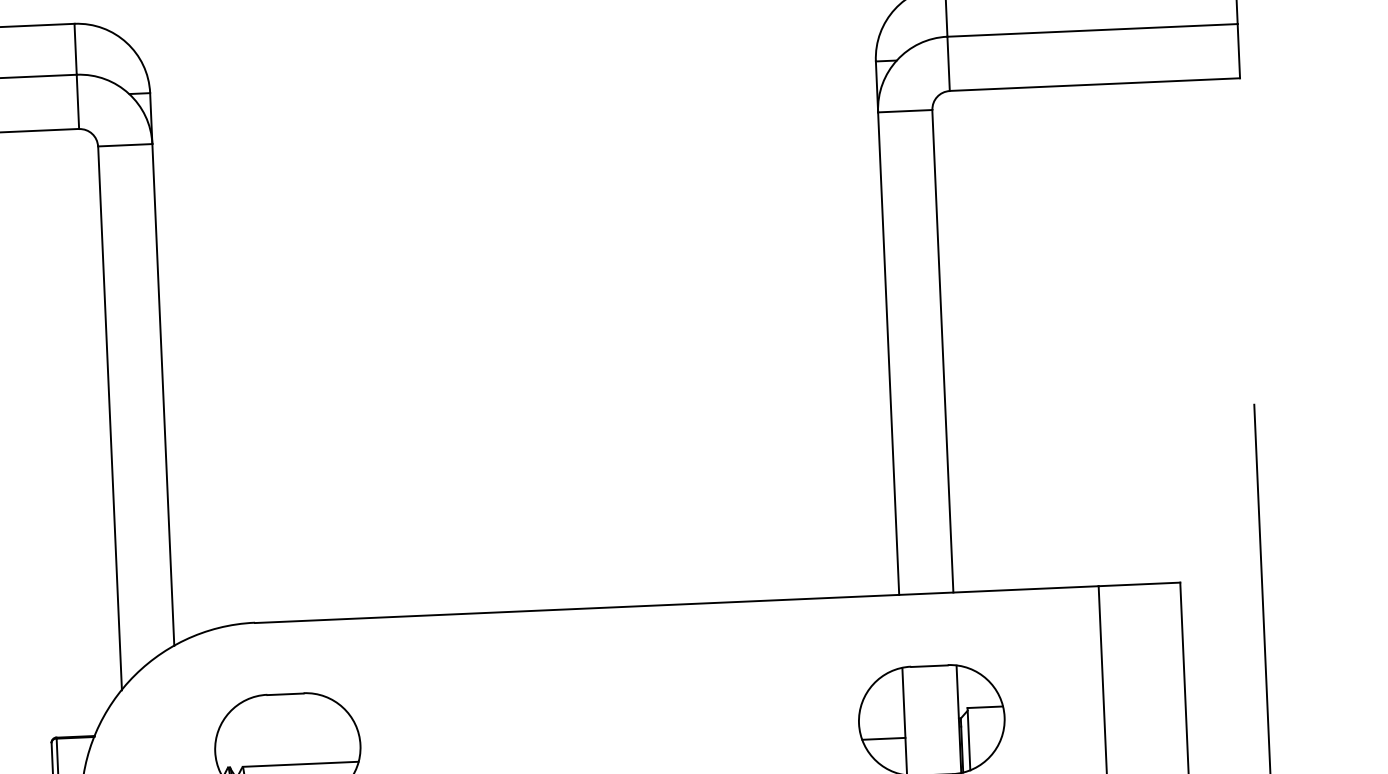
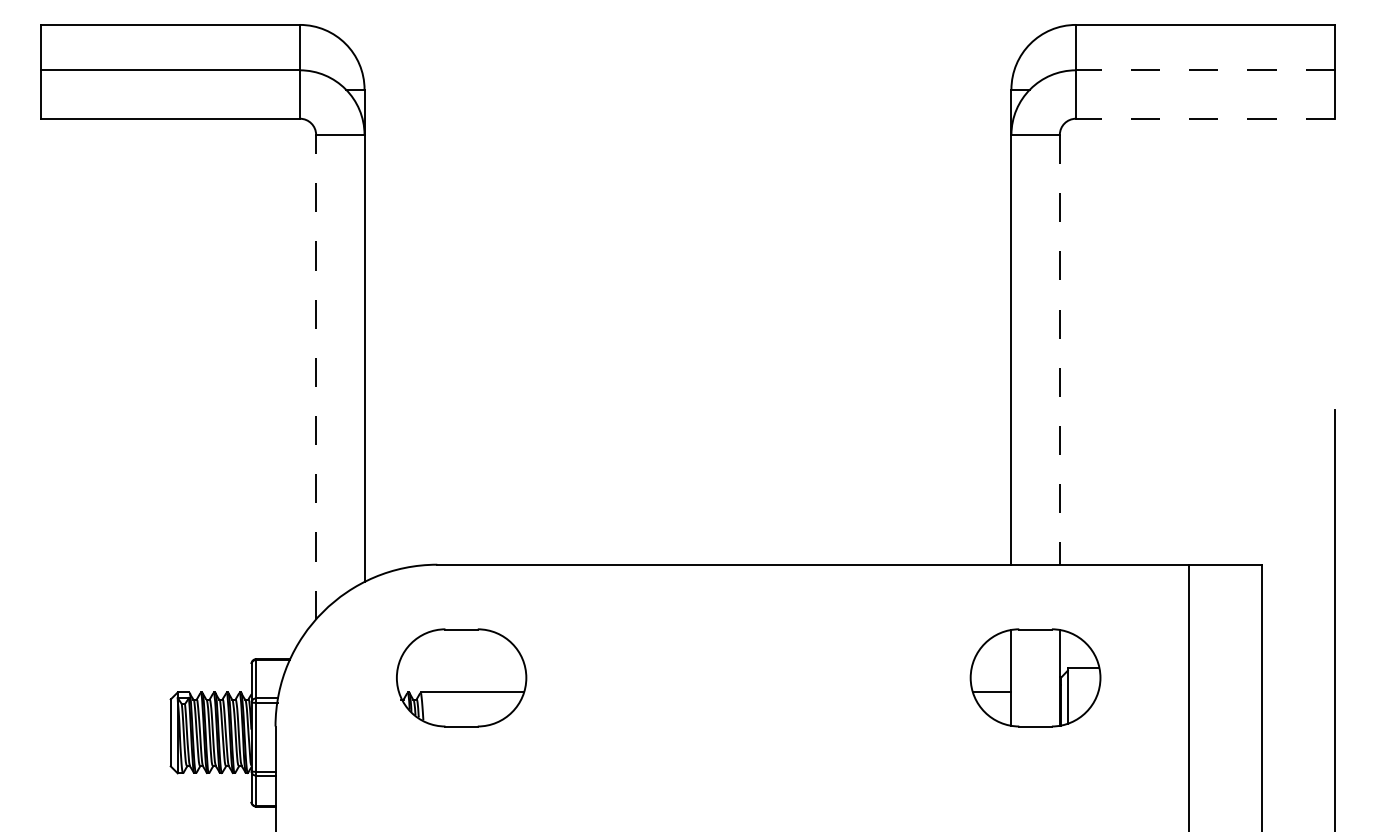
line: (1091, 30) -> (1204, 70), solid -> dashed
line: (1093, 84) -> (1204, 118), solid -> dashed
line: (942, 351) -> (1059, 350), solid -> dashed
line: (110, 417) -> (316, 376), solid -> dashed

